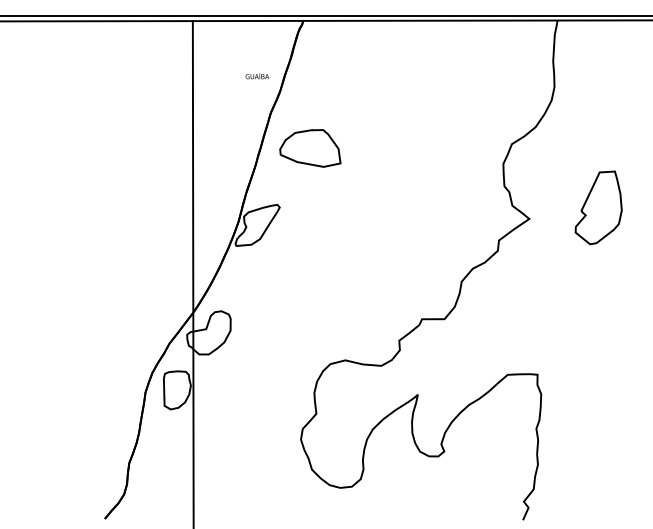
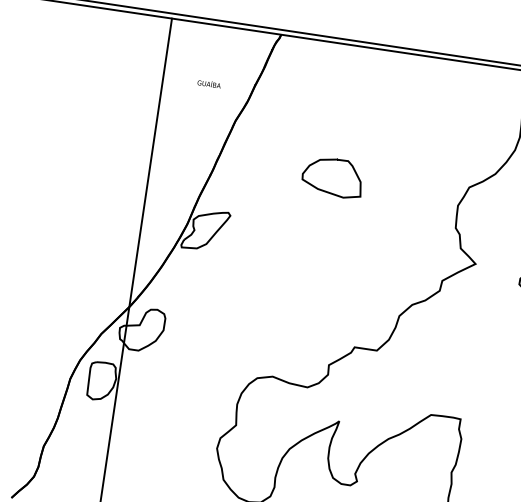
text: (256, 76) -> (208, 84), moved
part: (310, 148) -> (332, 177), moved

